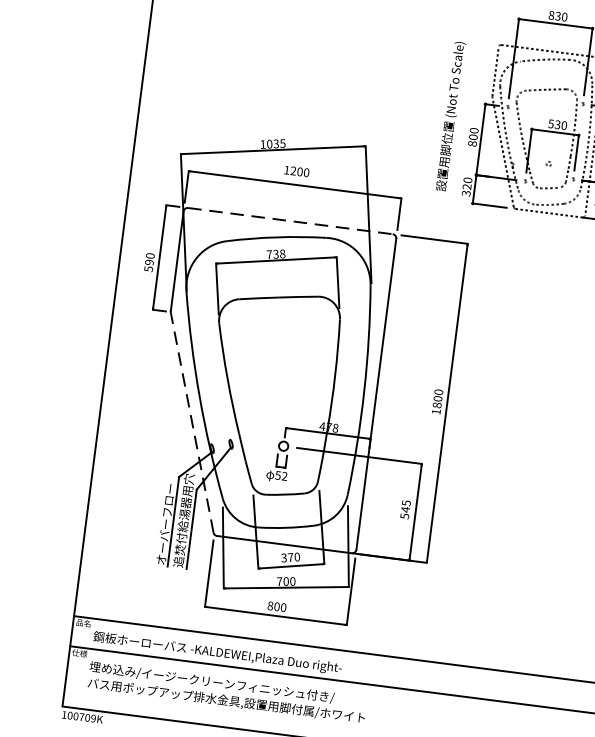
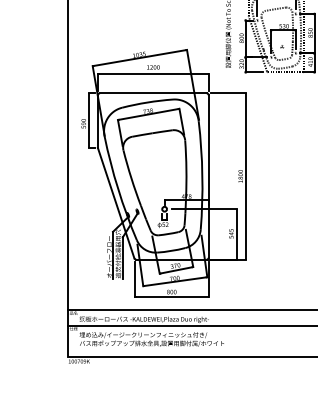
line: (290, 221) -> (153, 93), dashed -> solid
line: (192, 423) -> (116, 203), dashed -> solid

